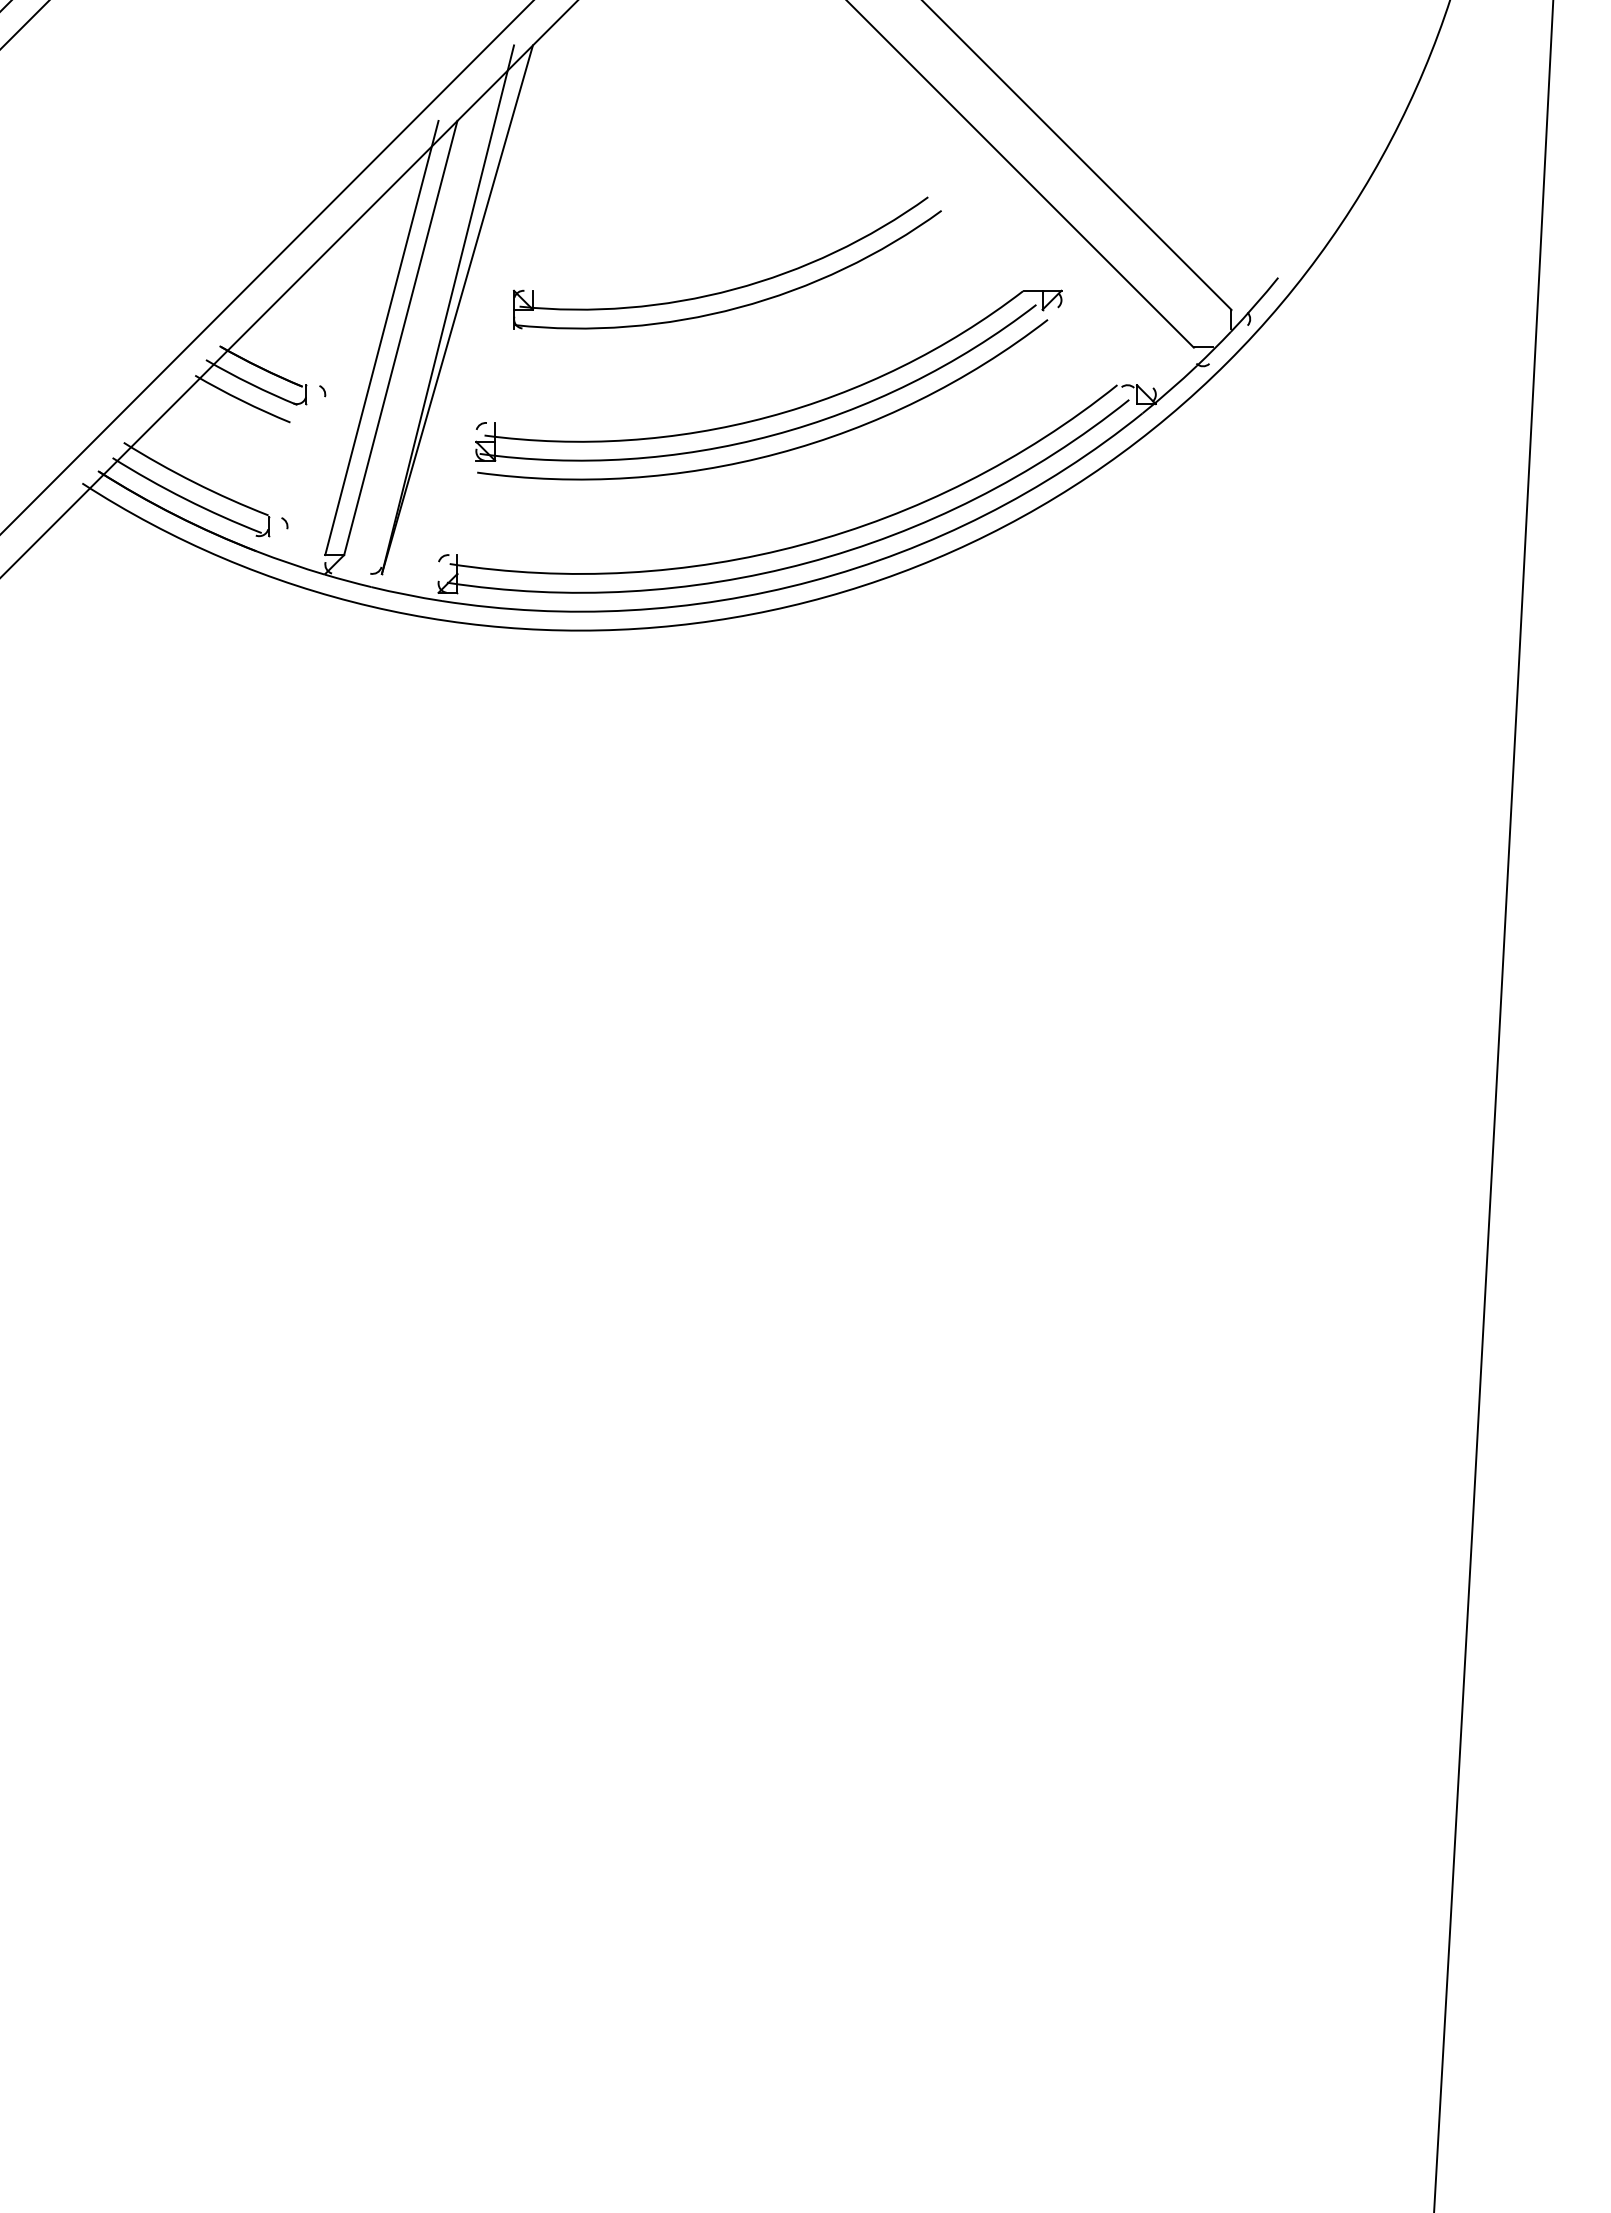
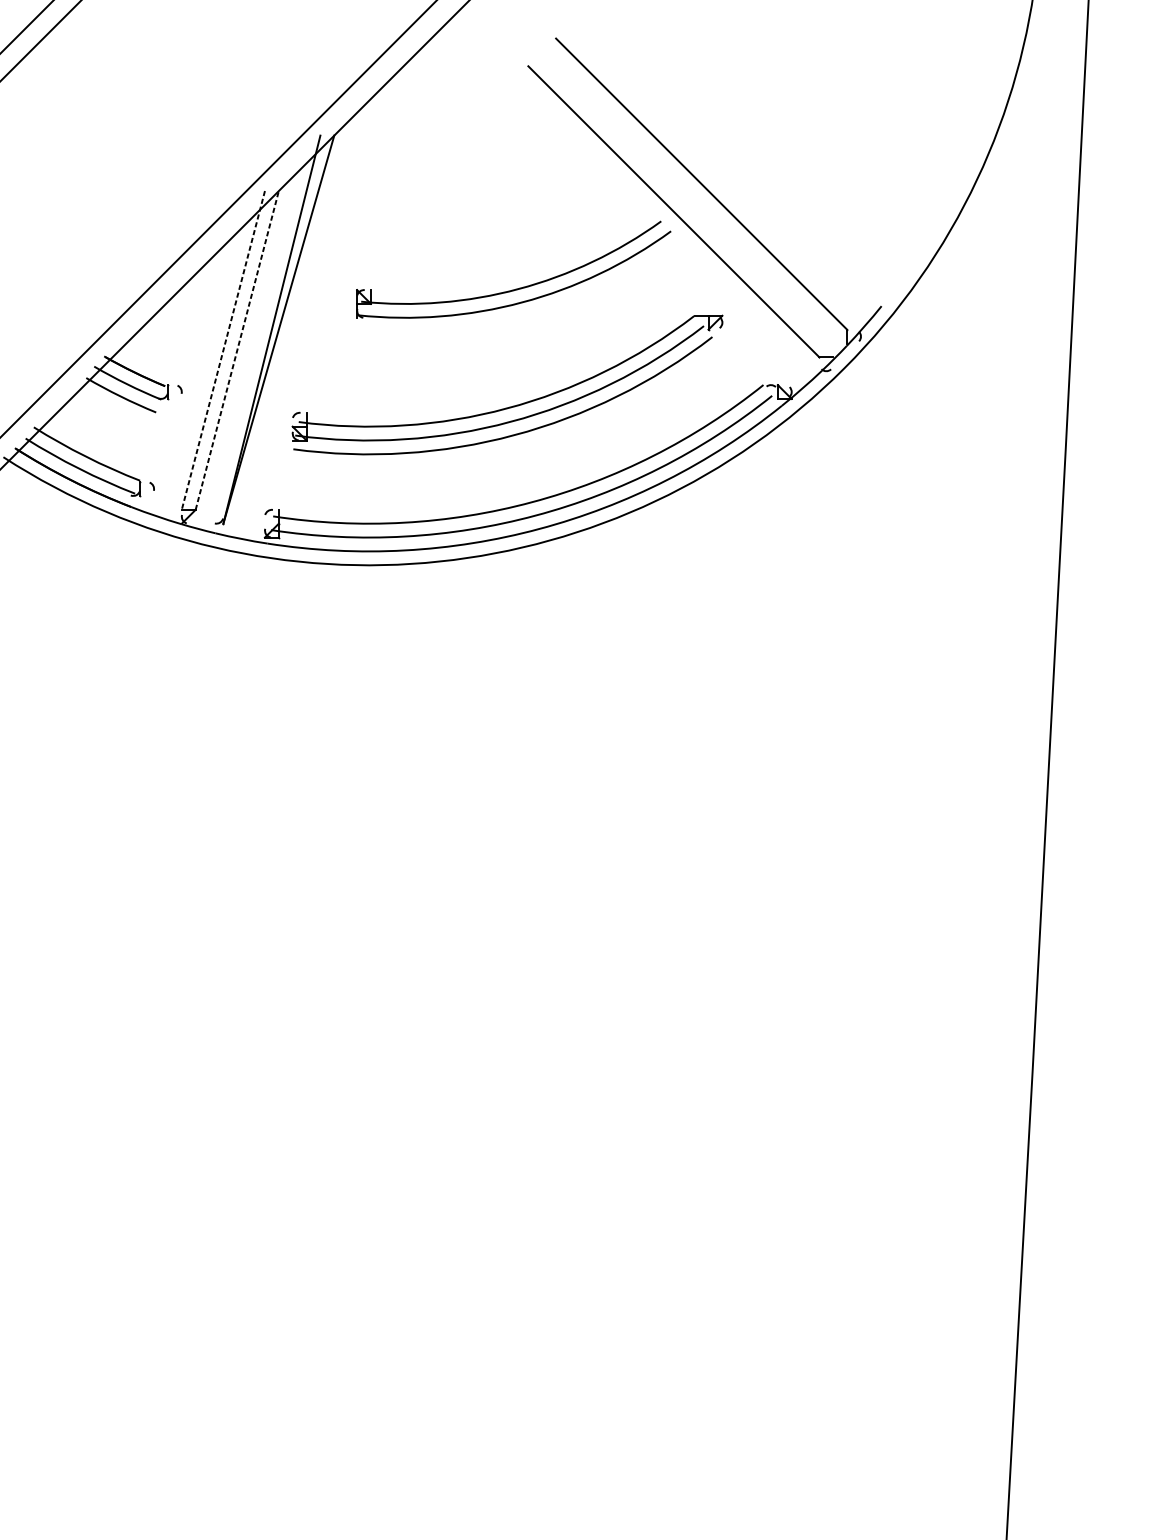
part: (732, 288) -> (517, 288), moved
line: (400, 337) -> (237, 350), solid -> dashed
line: (381, 338) -> (223, 350), solid -> dashed

